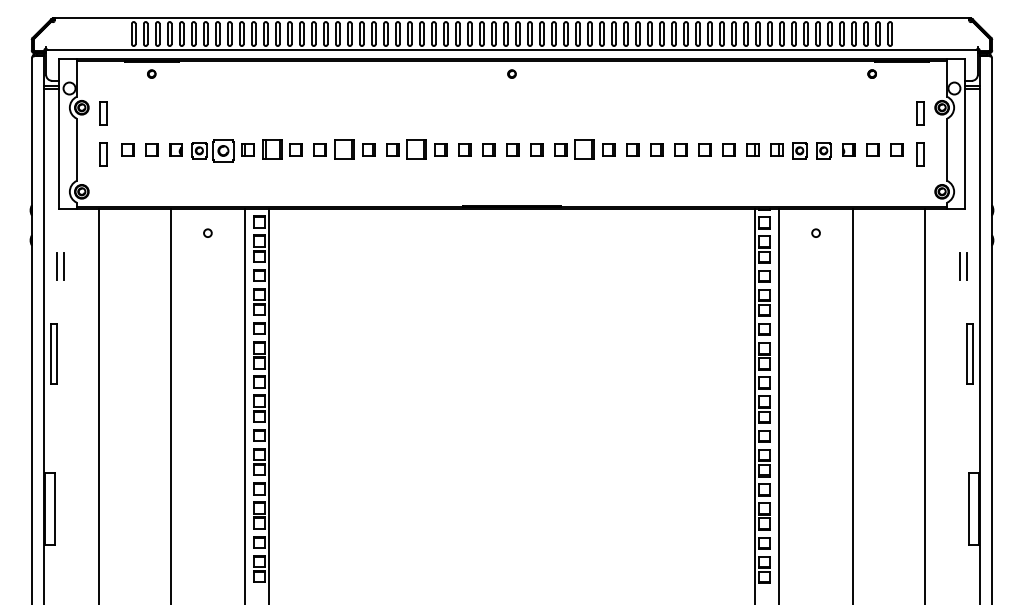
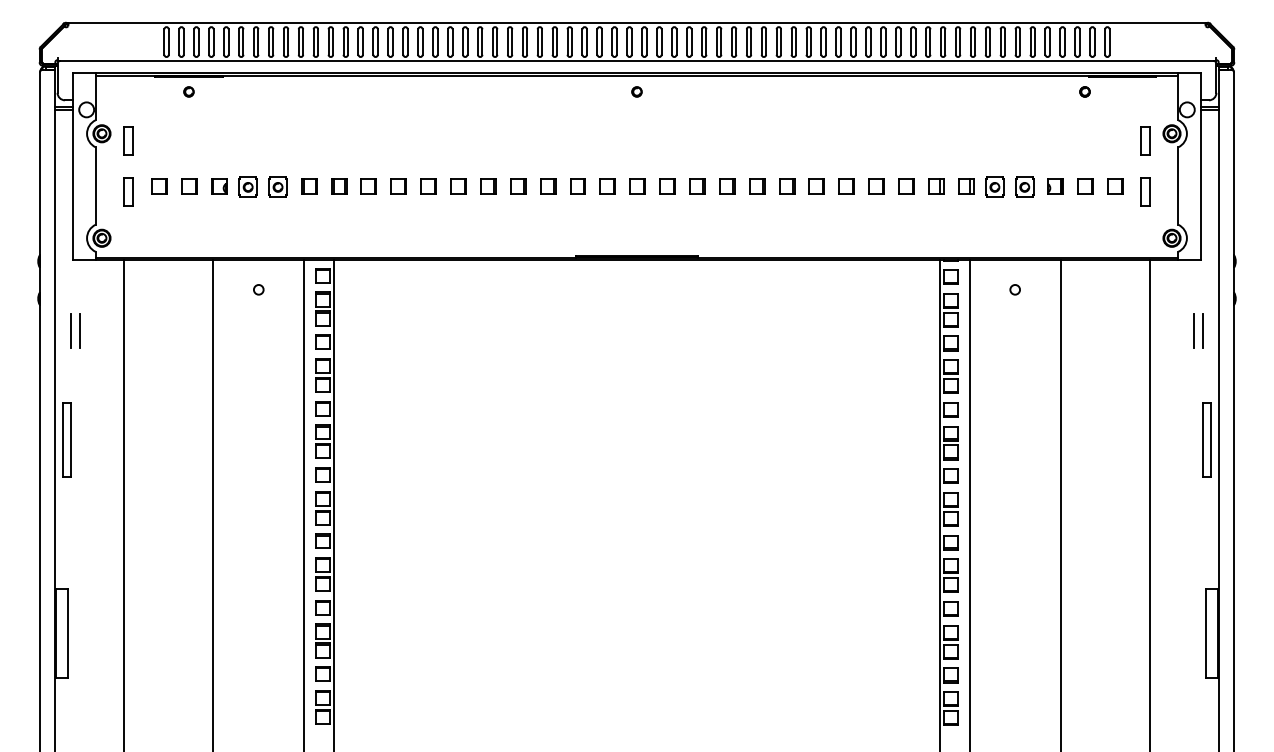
part: (222, 150) -> (277, 186), size x0.71
part: (272, 150) -> (339, 186), size x0.62
part: (344, 150) -> (428, 186), size x0.62
part: (416, 150) -> (518, 186), size x0.62
part: (584, 150) -> (727, 186), size x0.62

